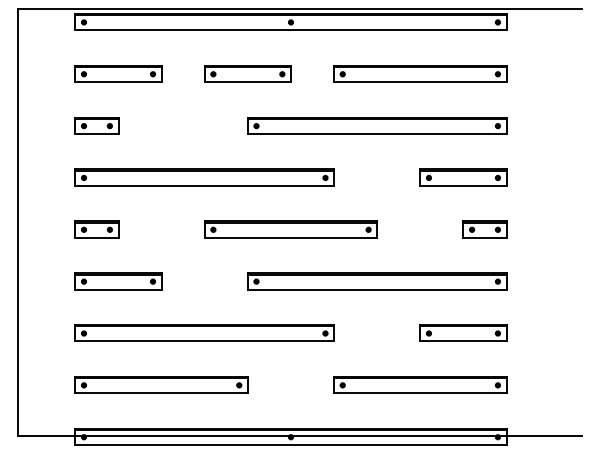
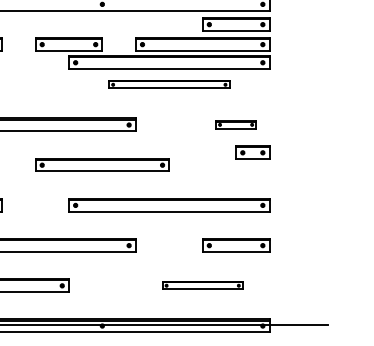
part: (463, 47) -> (236, 23), added
part: (377, 97) -> (169, 62), added
part: (377, 125) -> (169, 84), size x0.6
part: (463, 177) -> (236, 124), size x0.6
part: (484, 229) -> (252, 152), moved
part: (420, 384) -> (202, 285), size x0.6

